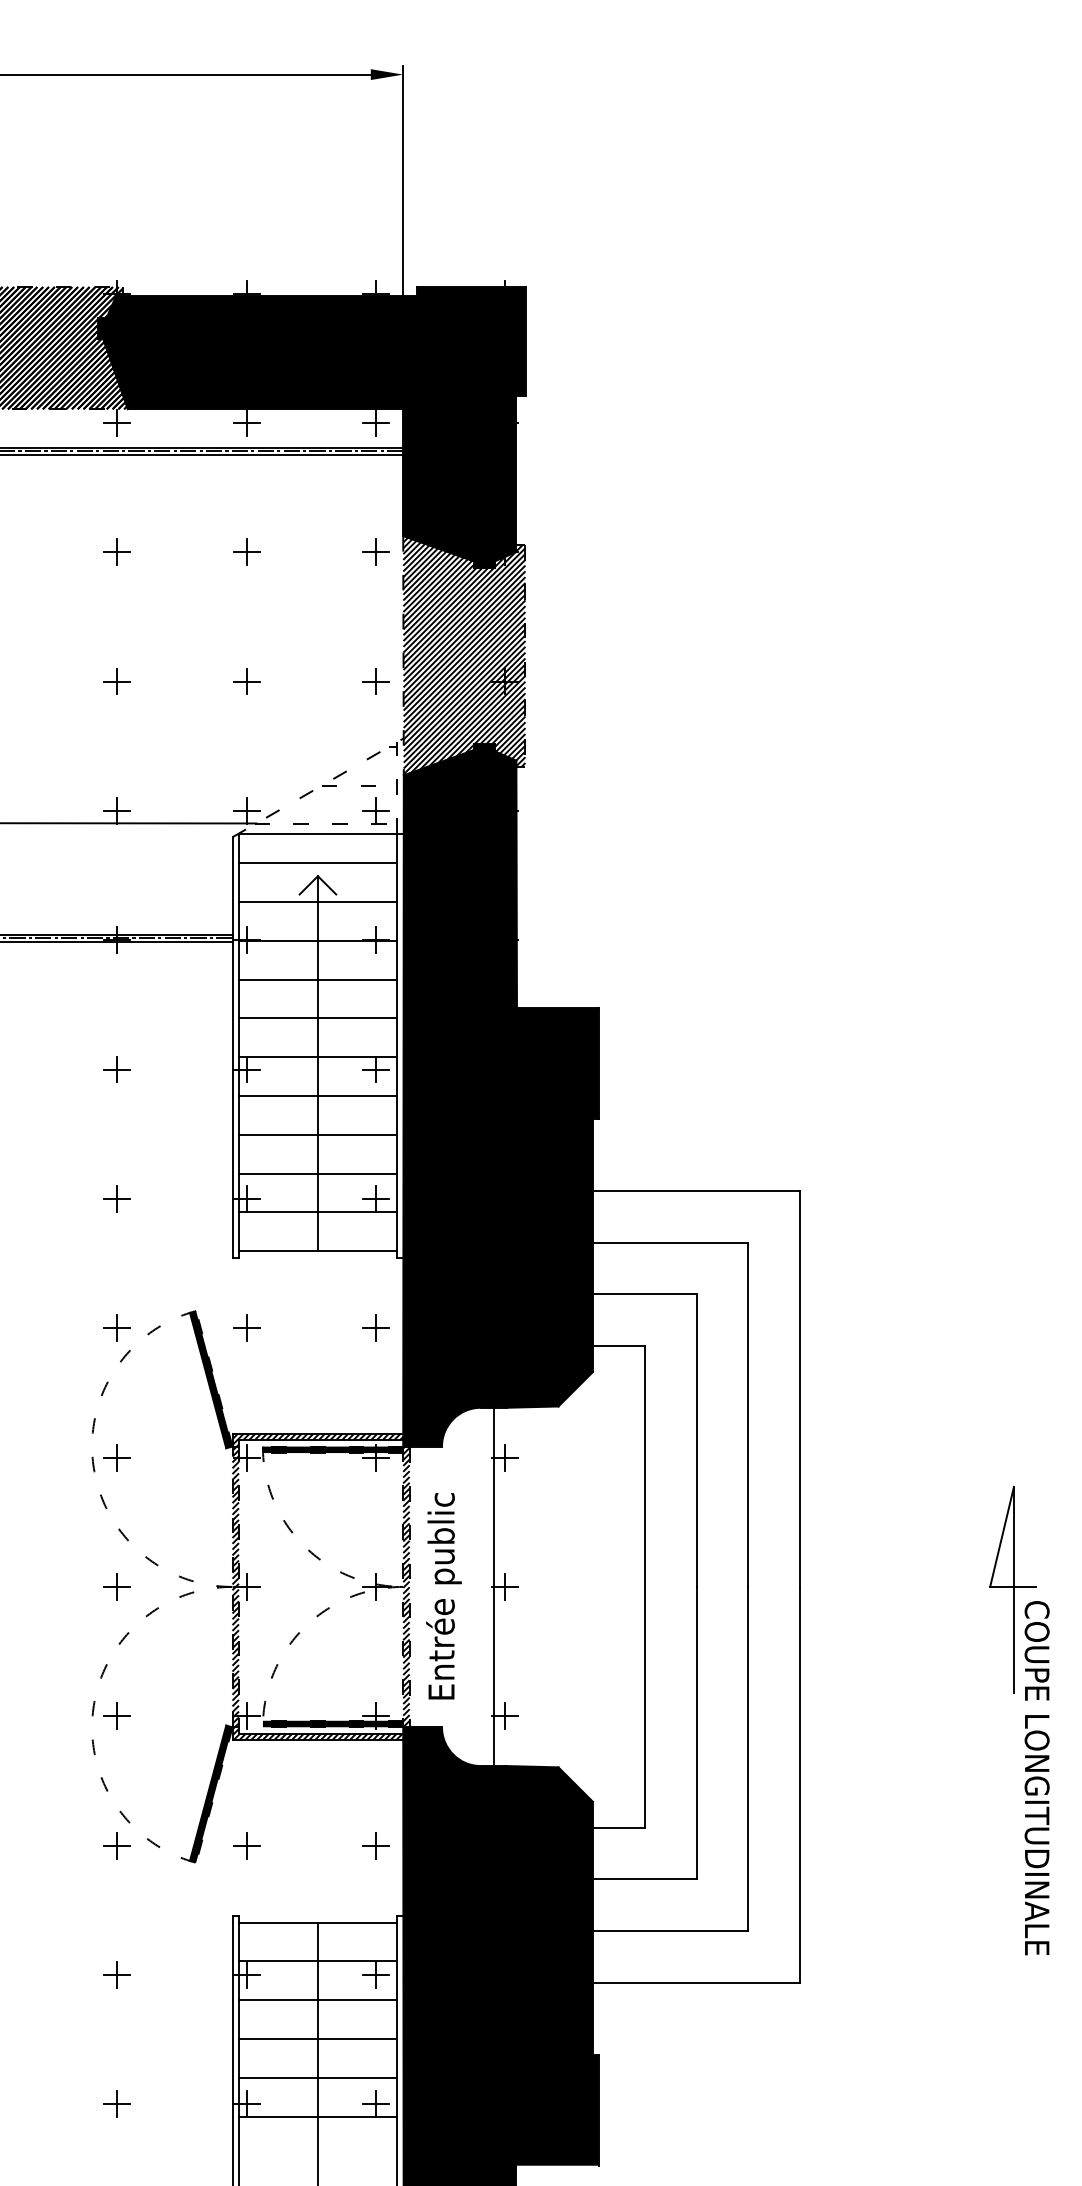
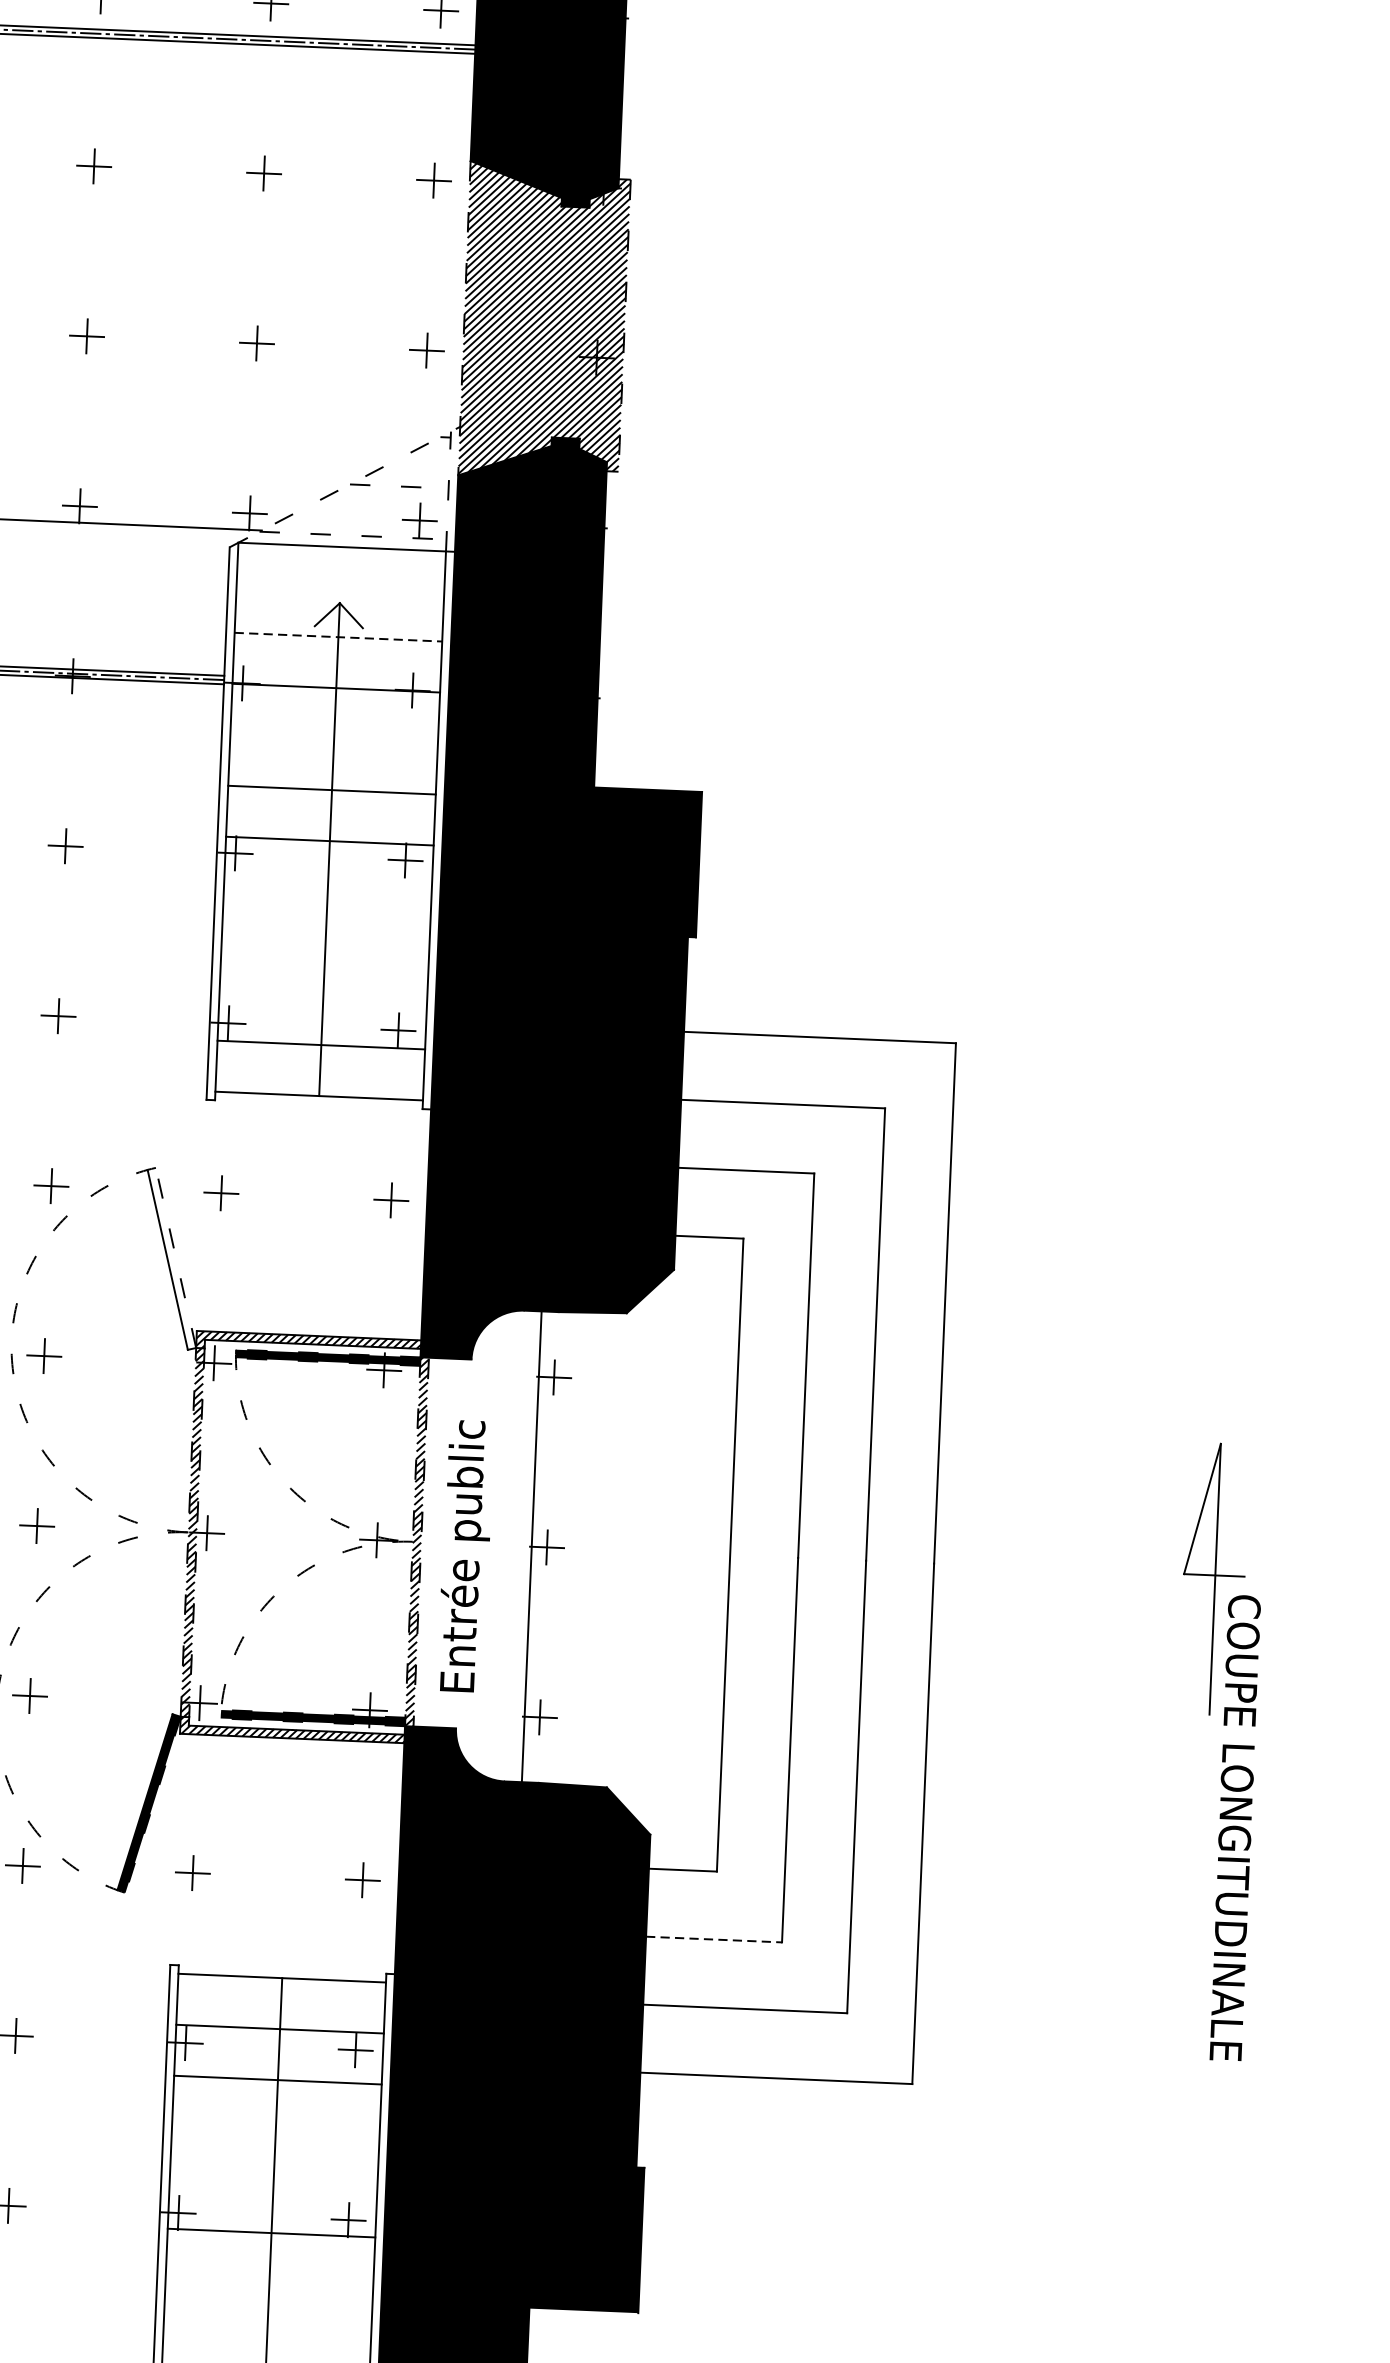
line: (317, 863) -> (339, 586), removed
line: (317, 902) -> (337, 637), solid -> dashed
line: (317, 979) -> (333, 738), removed
line: (317, 1096) -> (327, 892), removed
line: (317, 1134) -> (325, 942), removed
line: (317, 1173) -> (322, 993), removed
fill: (210, 1379) -> (170, 1258), removed
line: (644, 1879) -> (713, 1939), solid -> dashed
line: (317, 2038) -> (275, 2130), removed
line: (317, 2077) -> (273, 2181), removed

